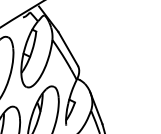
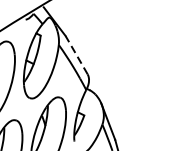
line: (68, 48) -> (76, 54), solid -> dashed

